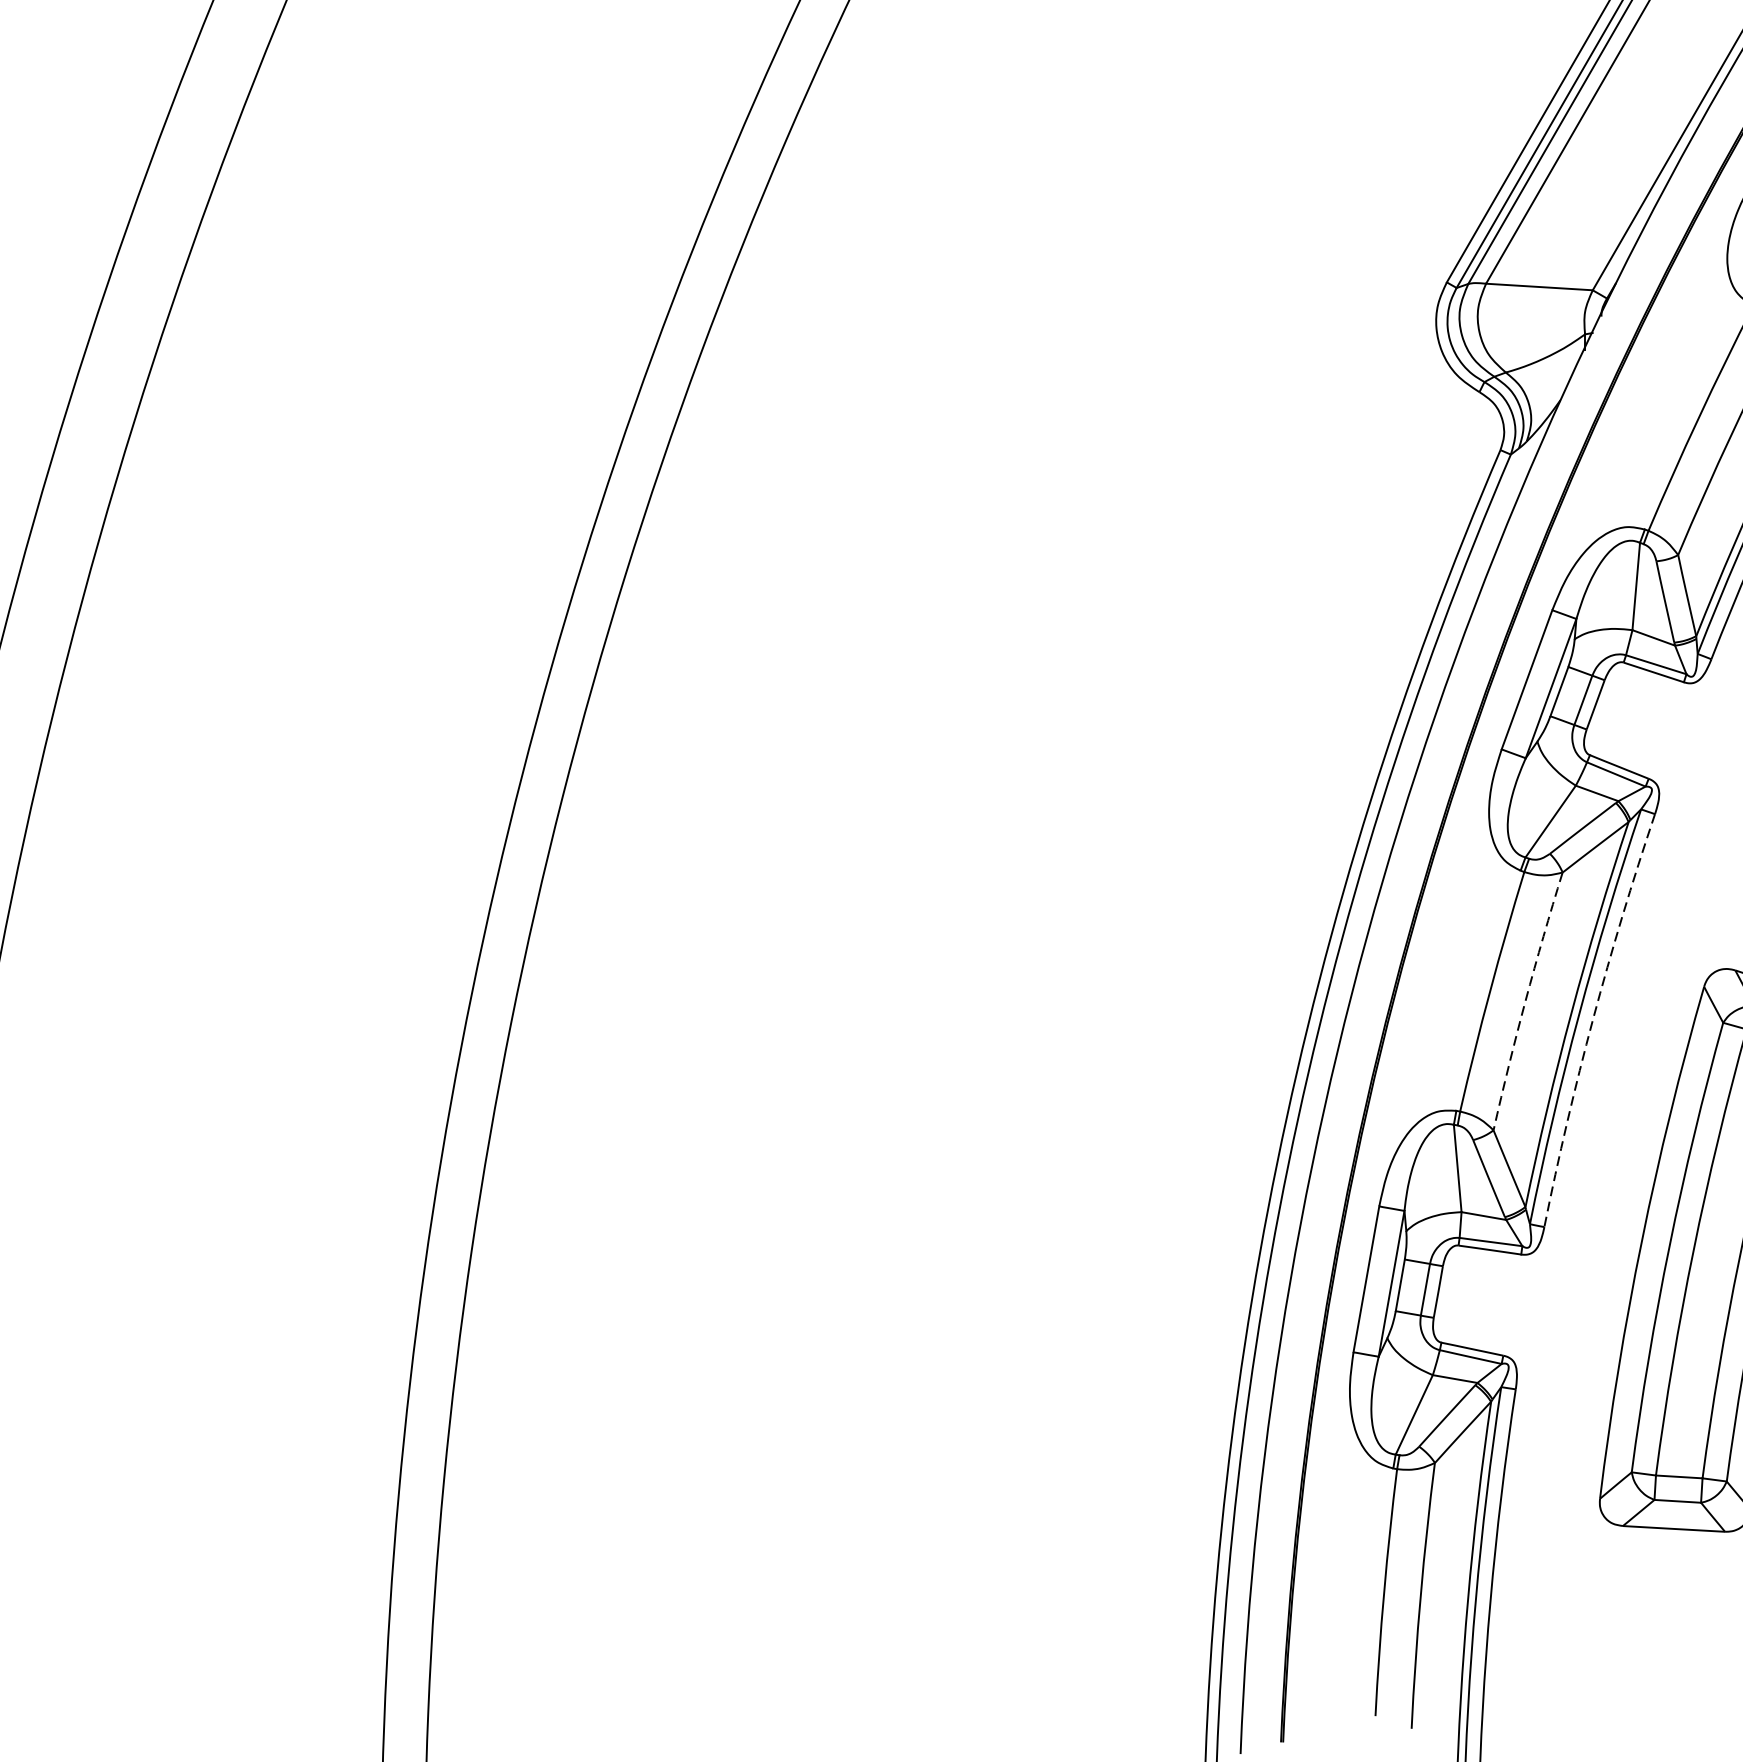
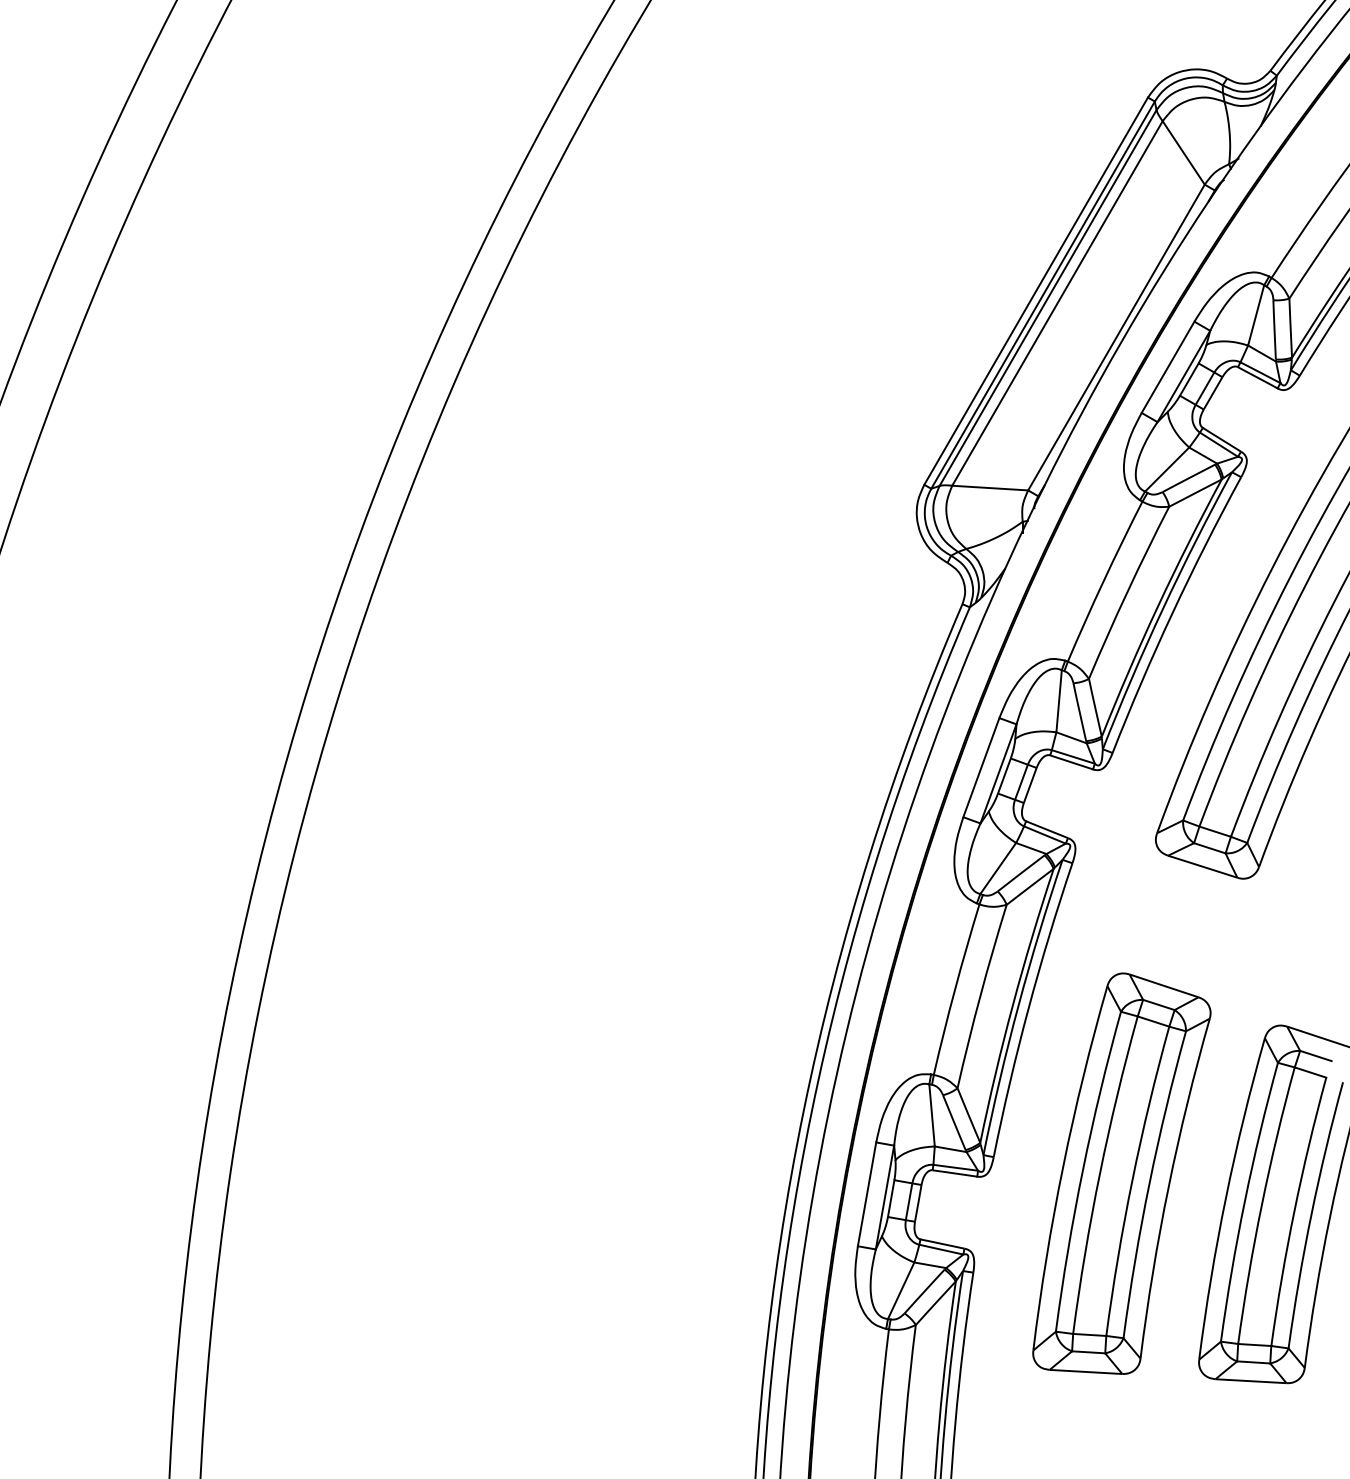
arc: (1525, 1001) -> (980, 996), dashed -> solid
arc: (1593, 1018) -> (1028, 1008), dashed -> solid

